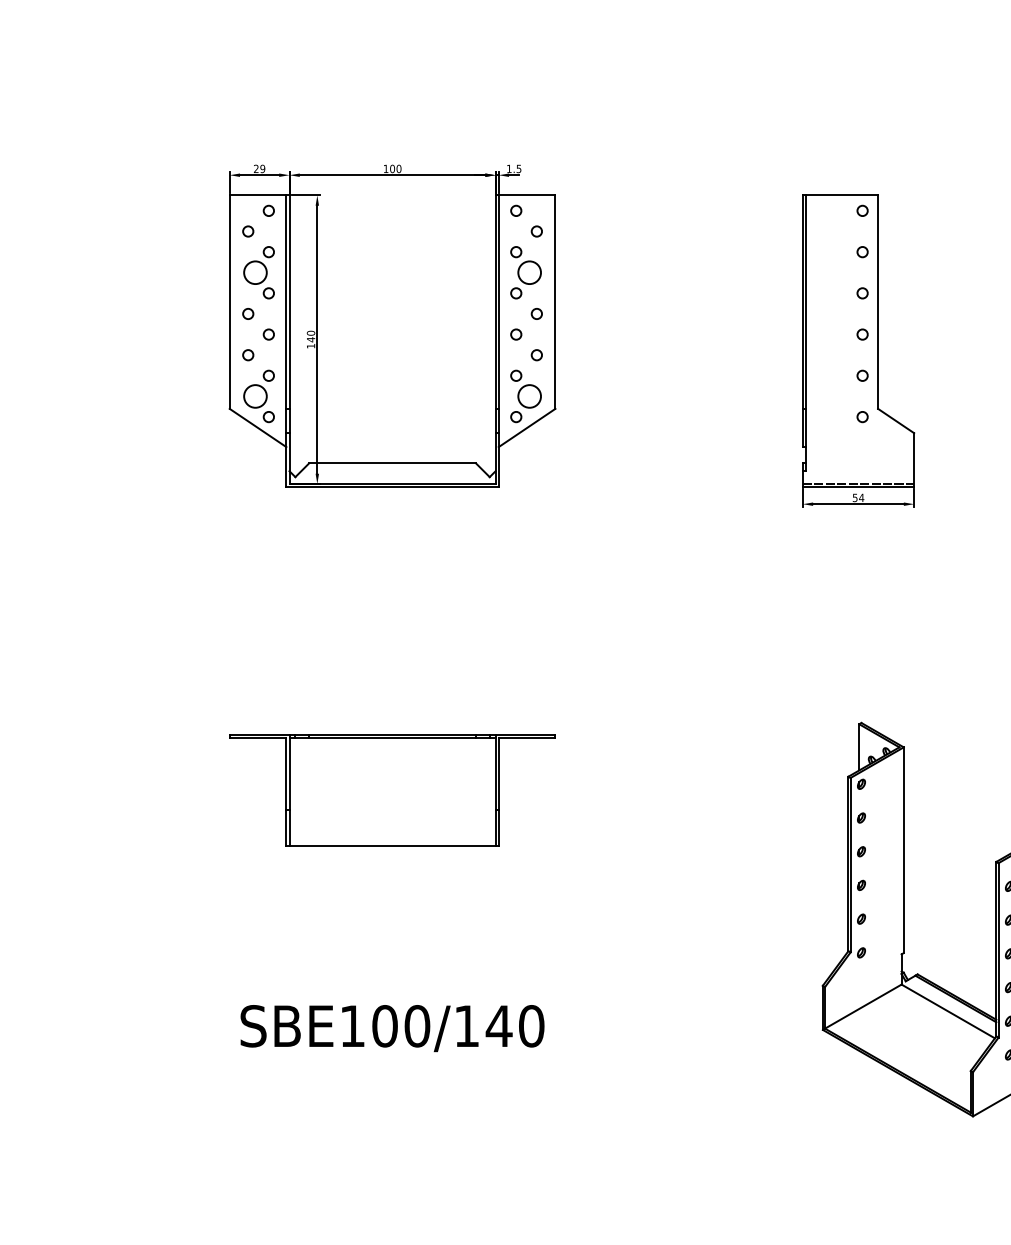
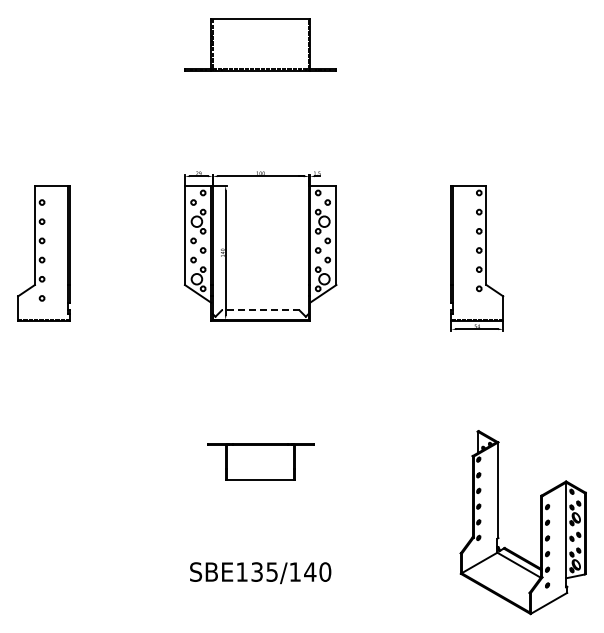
line: (392, 463) -> (260, 310), solid -> dashed
part: (392, 788) -> (260, 461), size x0.7
text: (400, 1024) -> (264, 571), SBE100/140 -> SBE135/140

